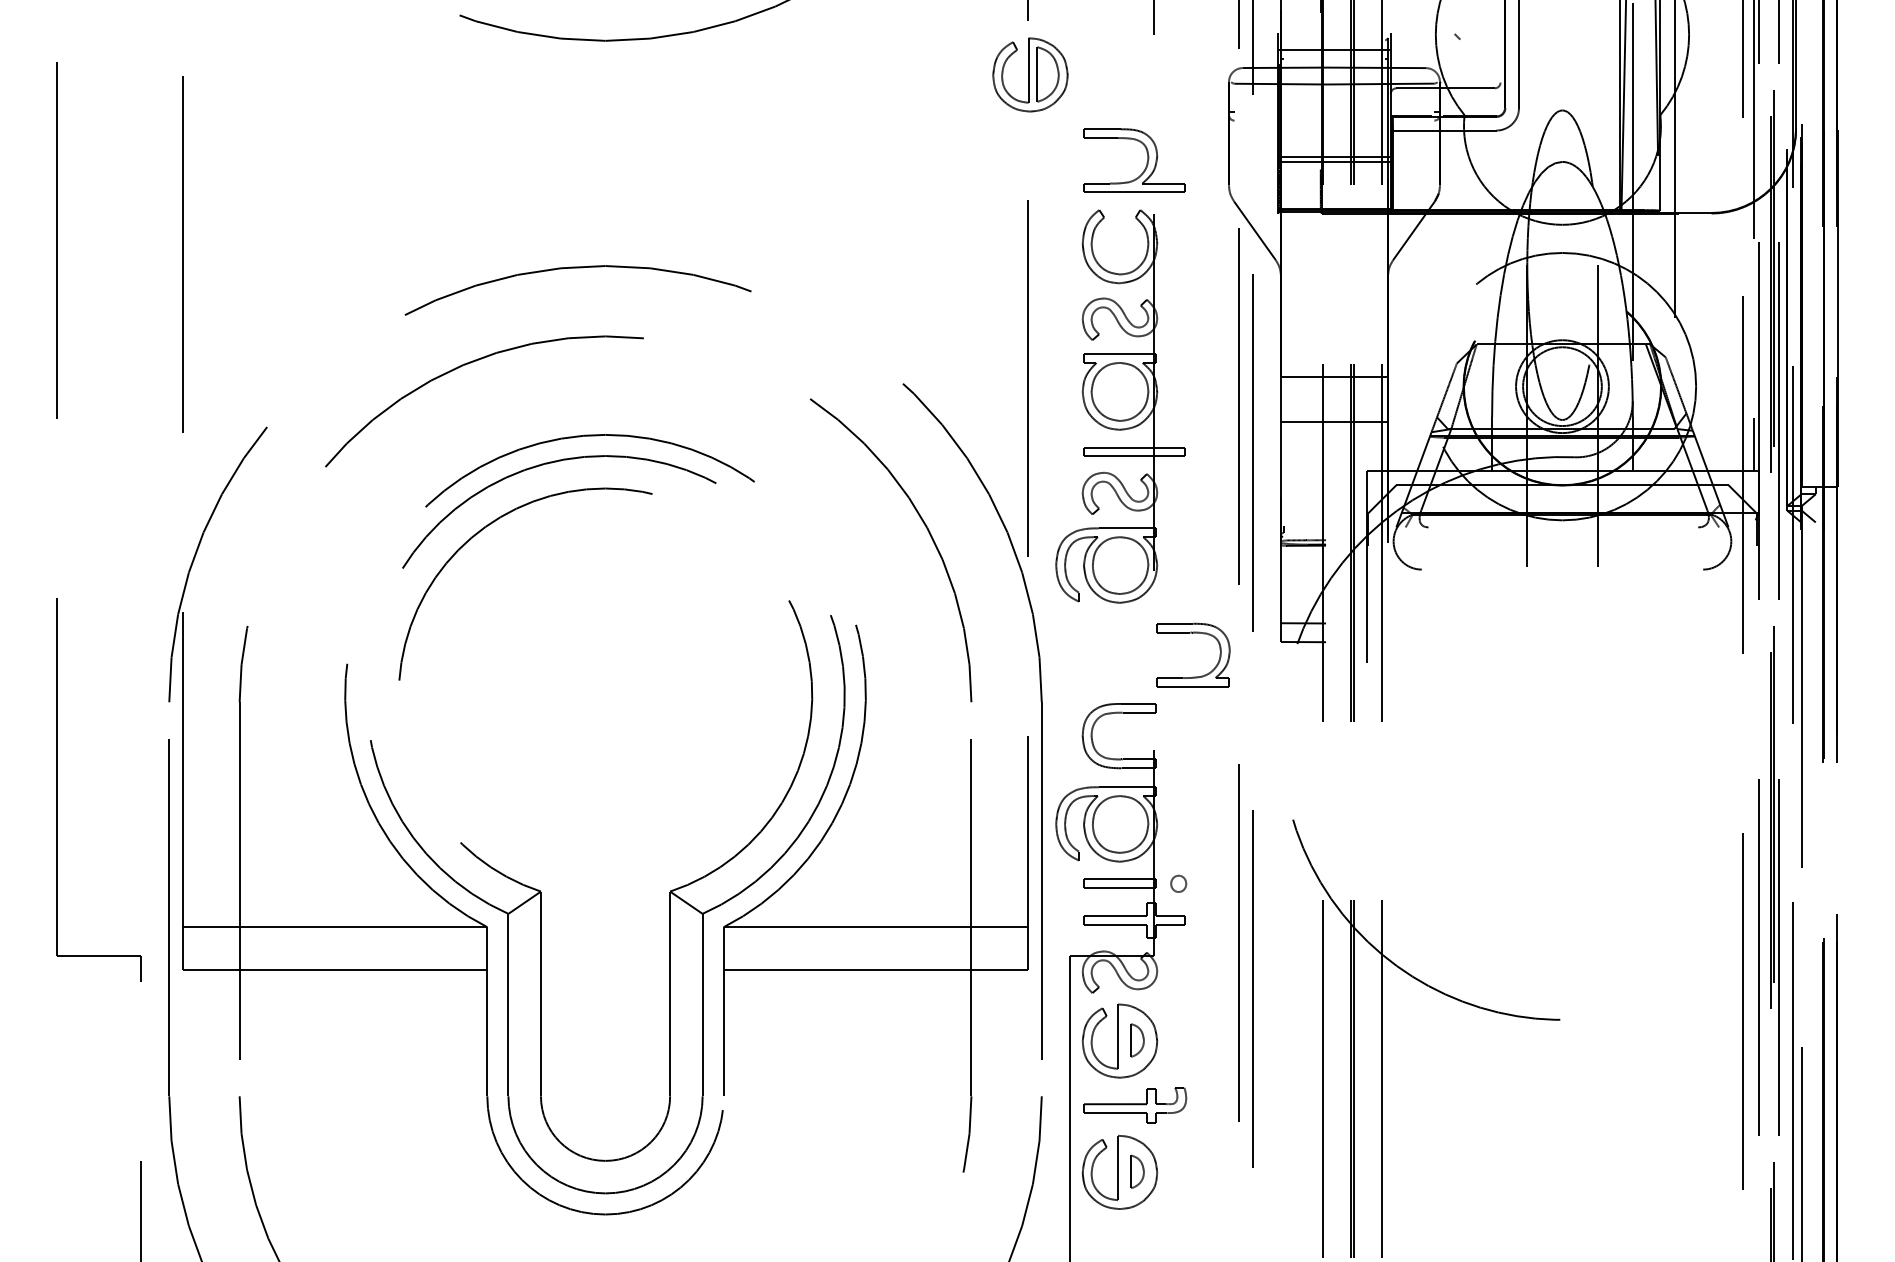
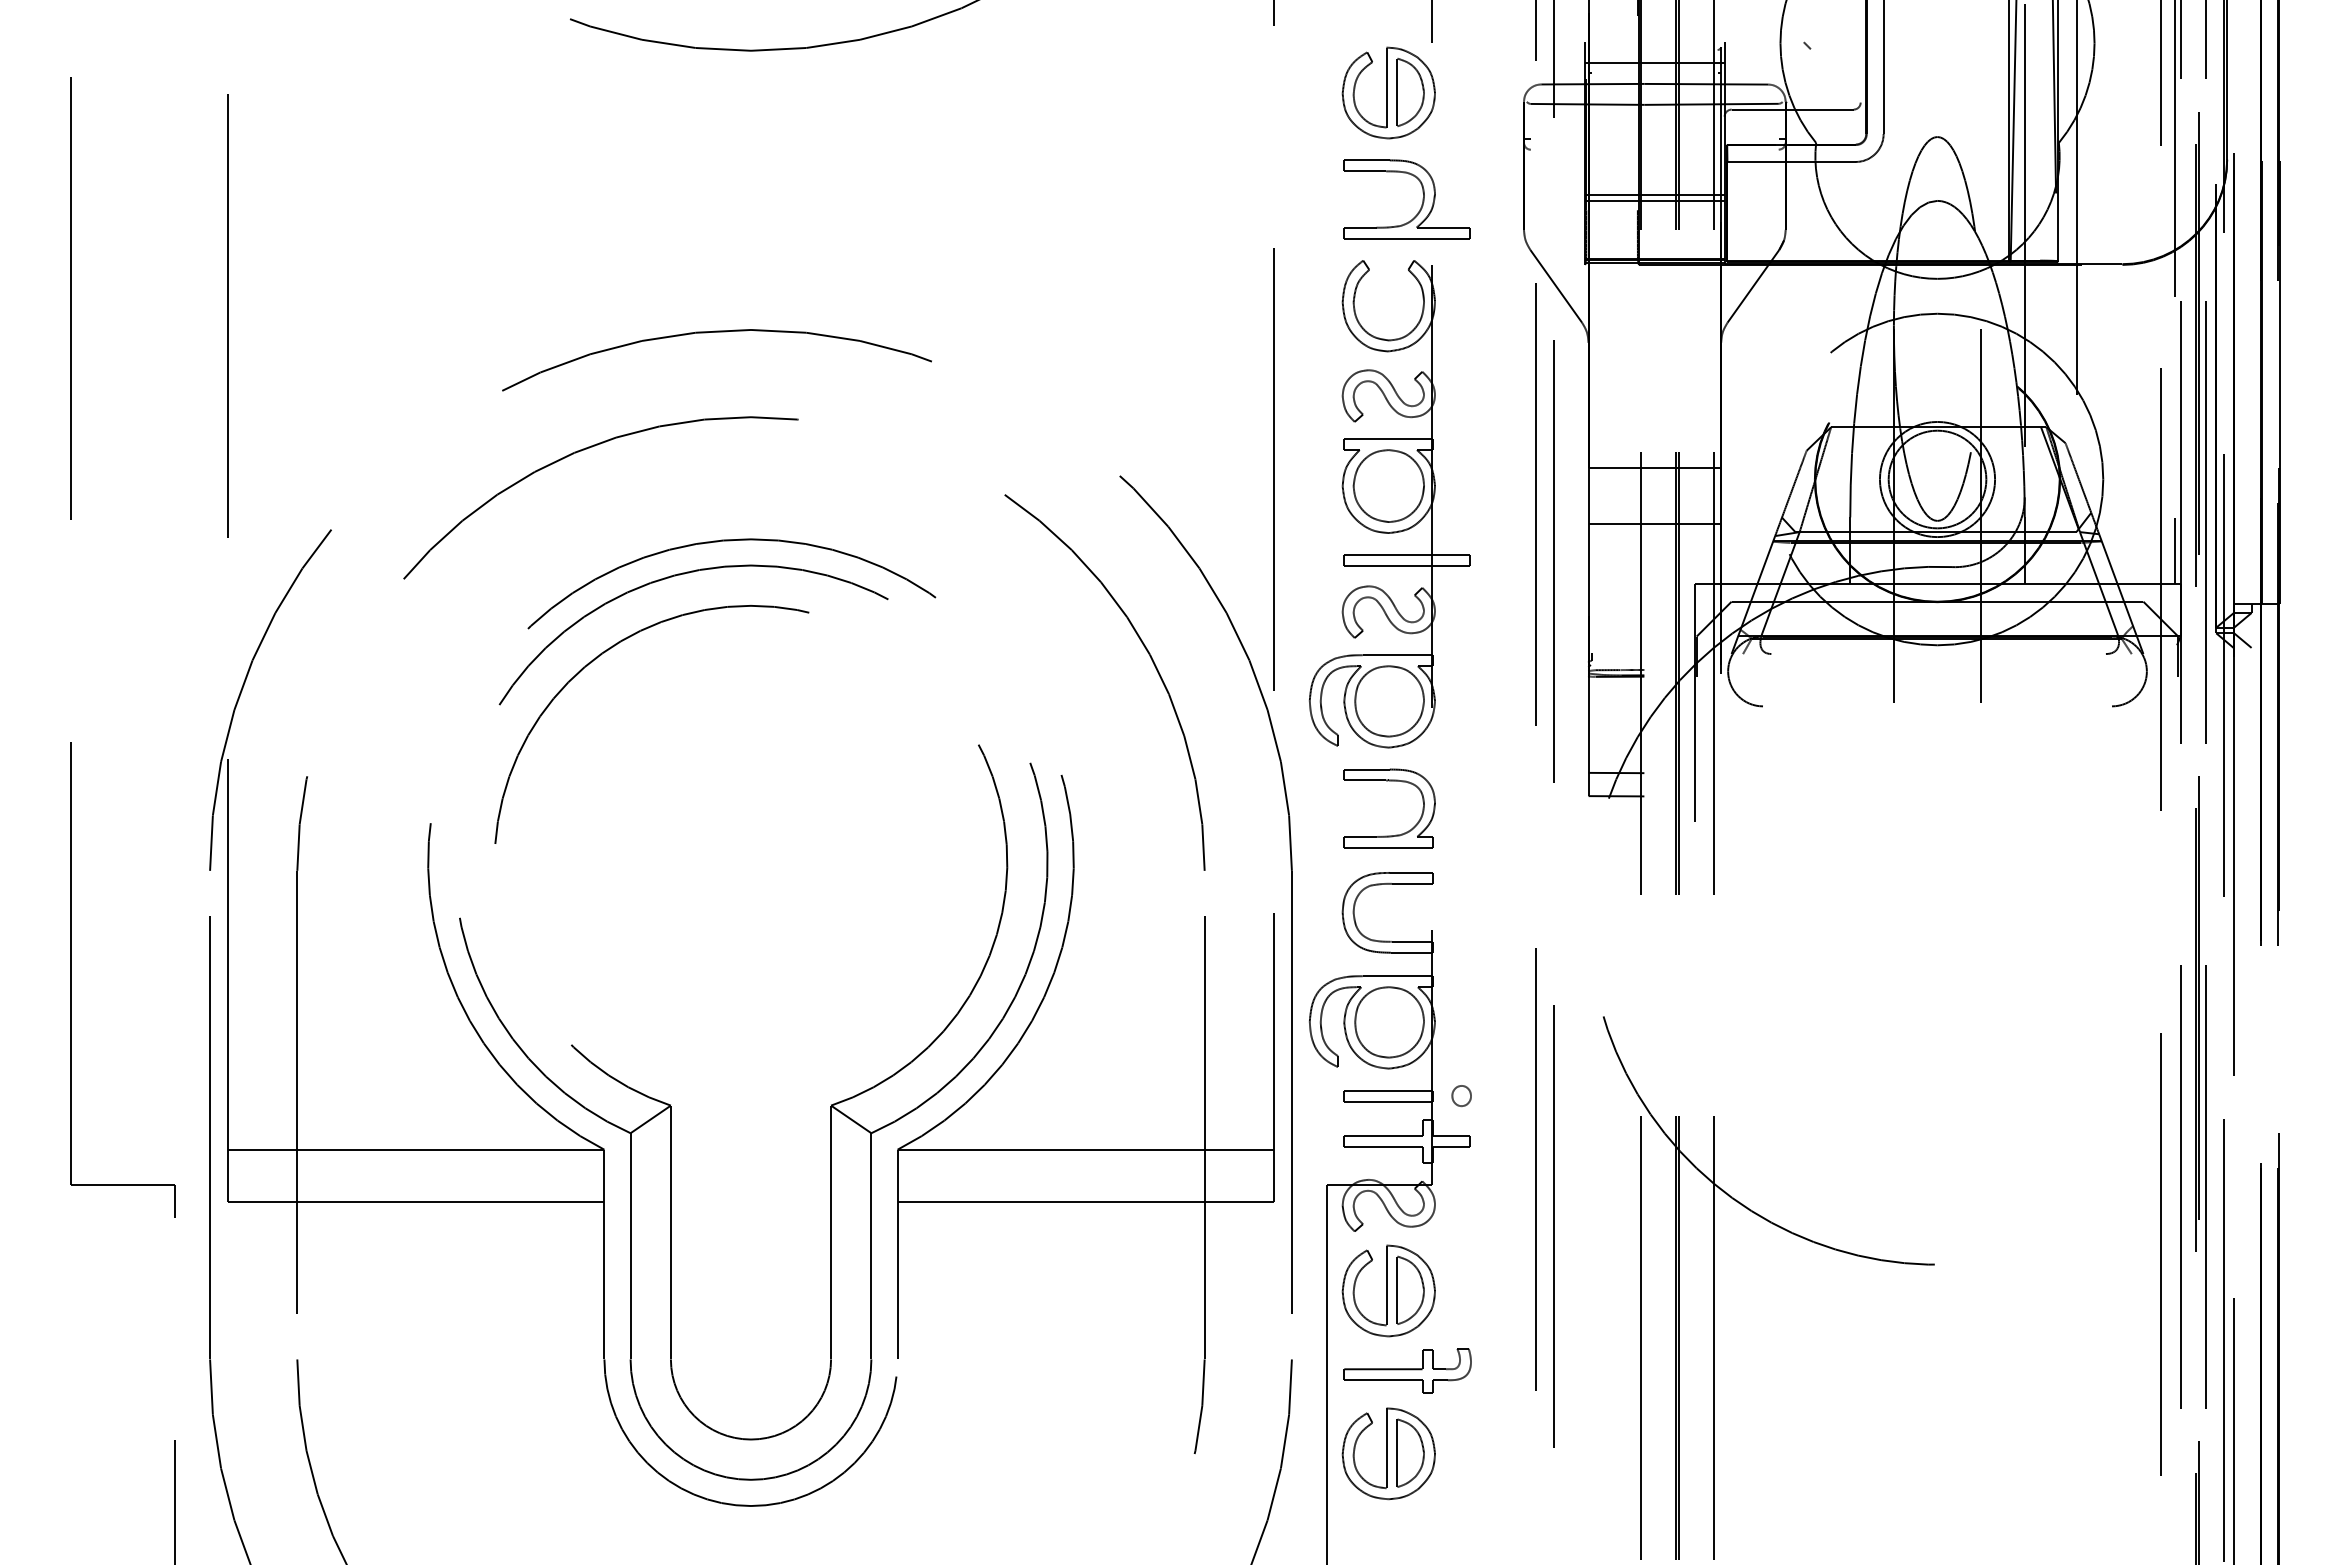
part: (1030, 74) -> (1388, 92), moved
part: (1198, 676) -> (1396, 834), moved
part: (1137, 1039) -> (1410, 1289), size x1.67
part: (1137, 1171) -> (1410, 1452), size x1.67

